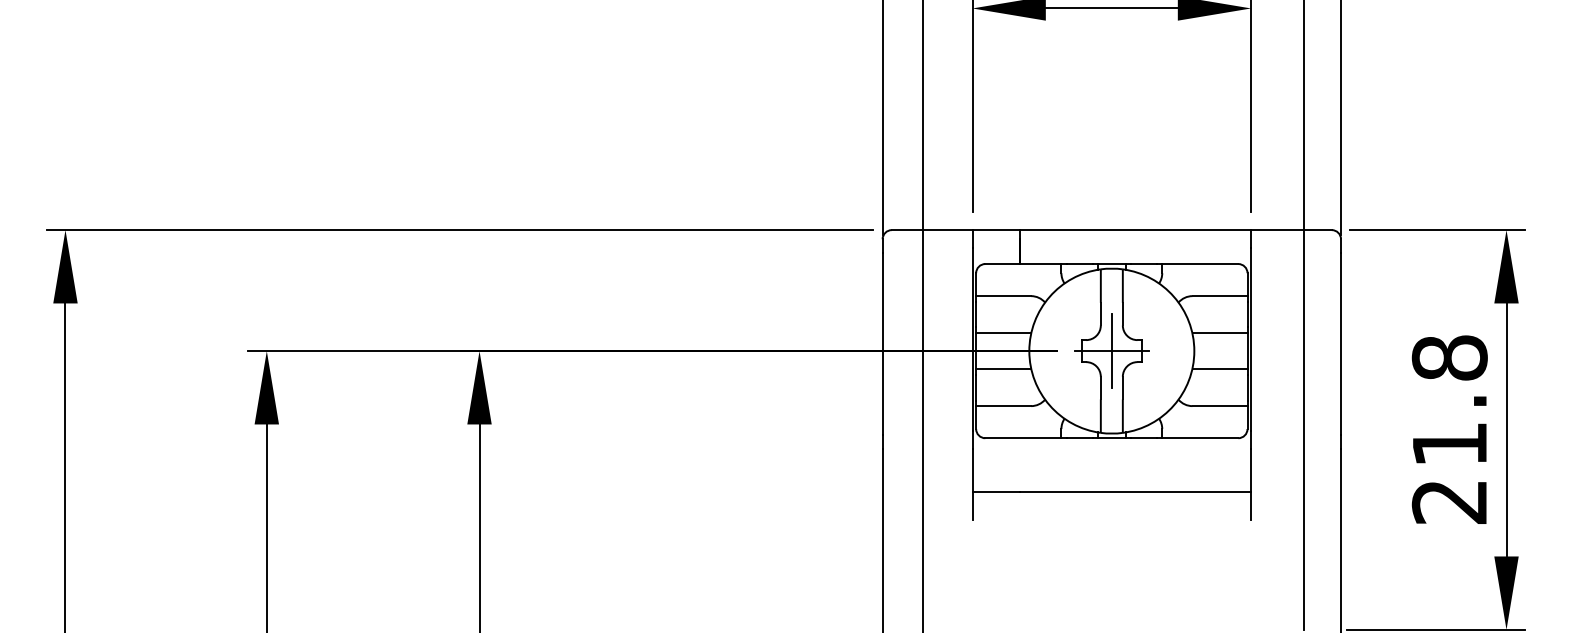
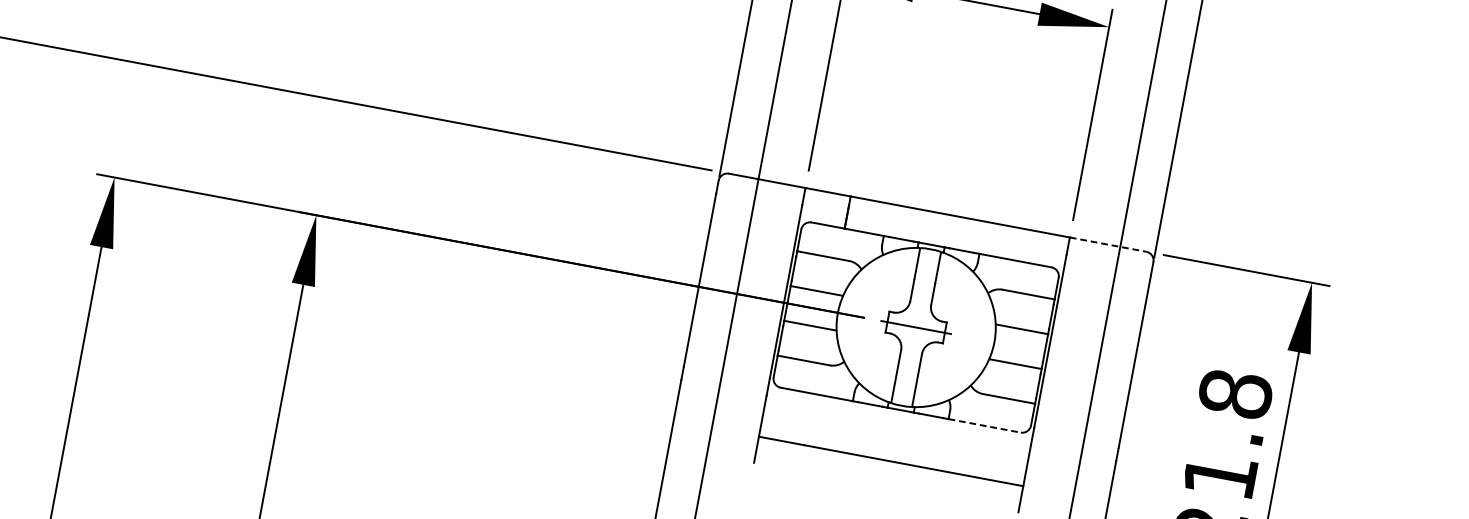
line: (1292, 230) -> (1108, 245), solid -> dashed
line: (1111, 350) -> (915, 326), removed
line: (1200, 438) -> (984, 426), solid -> dashed

